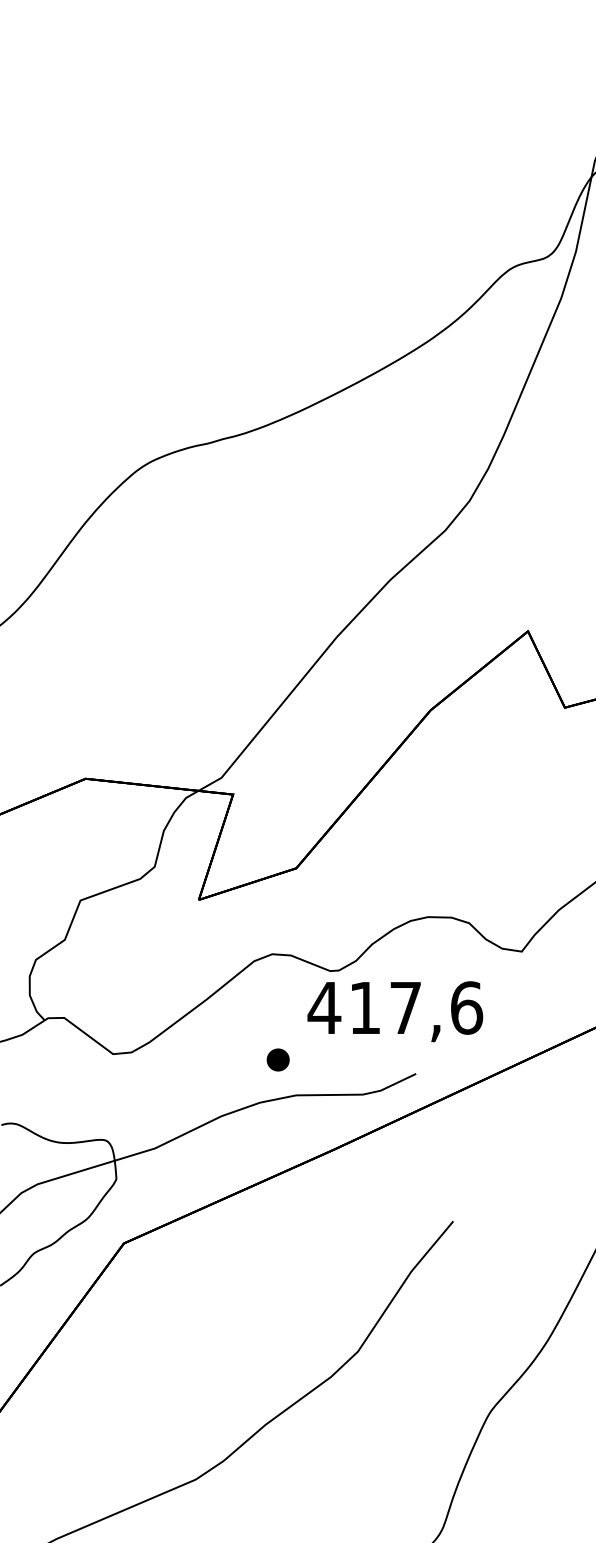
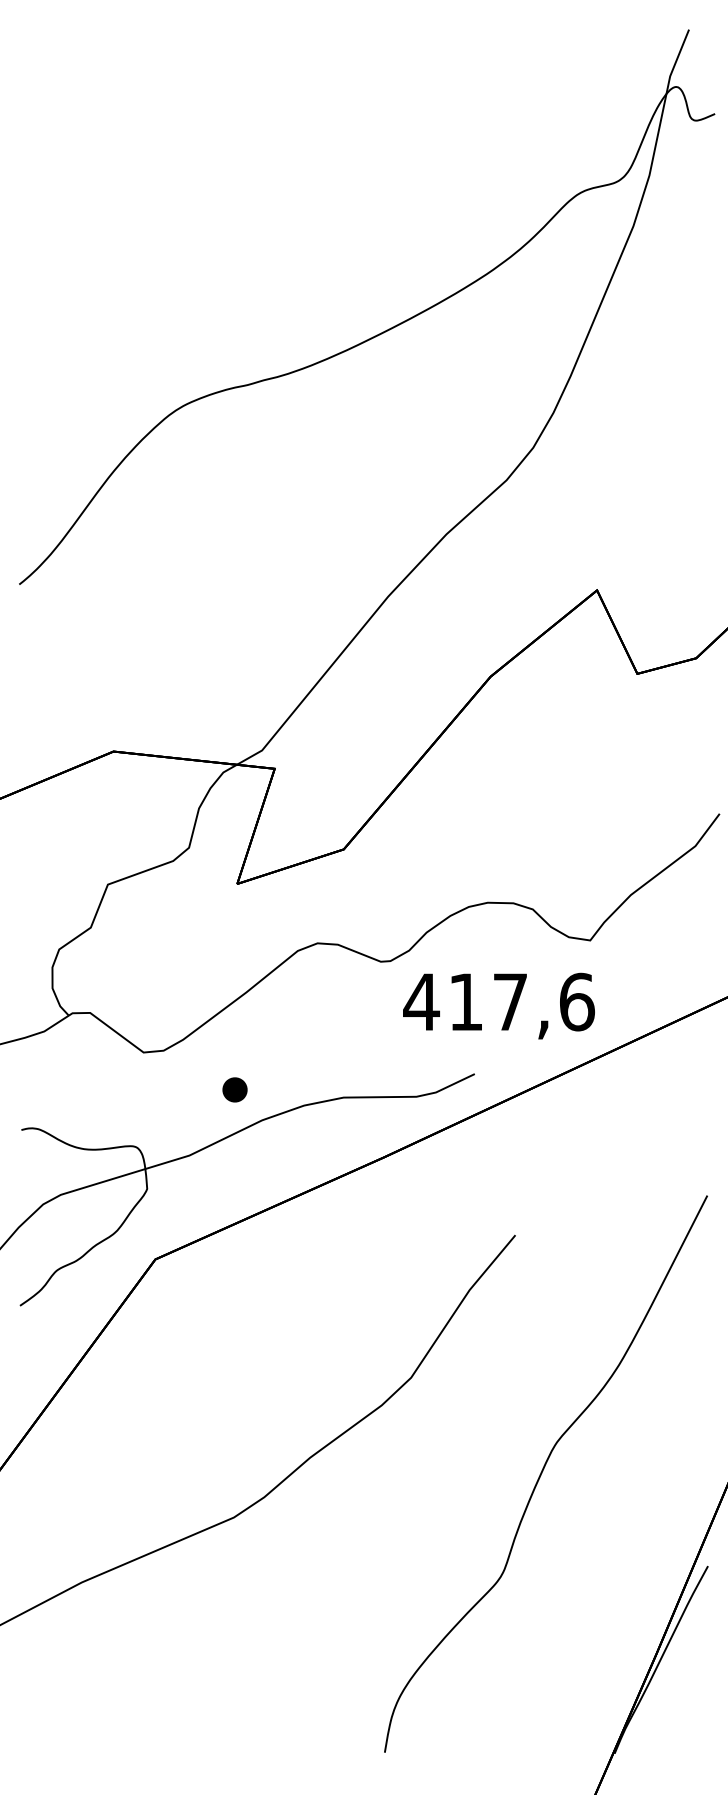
text: (394, 1011) -> (498, 1005), moved
part: (277, 1059) -> (234, 1089), moved

